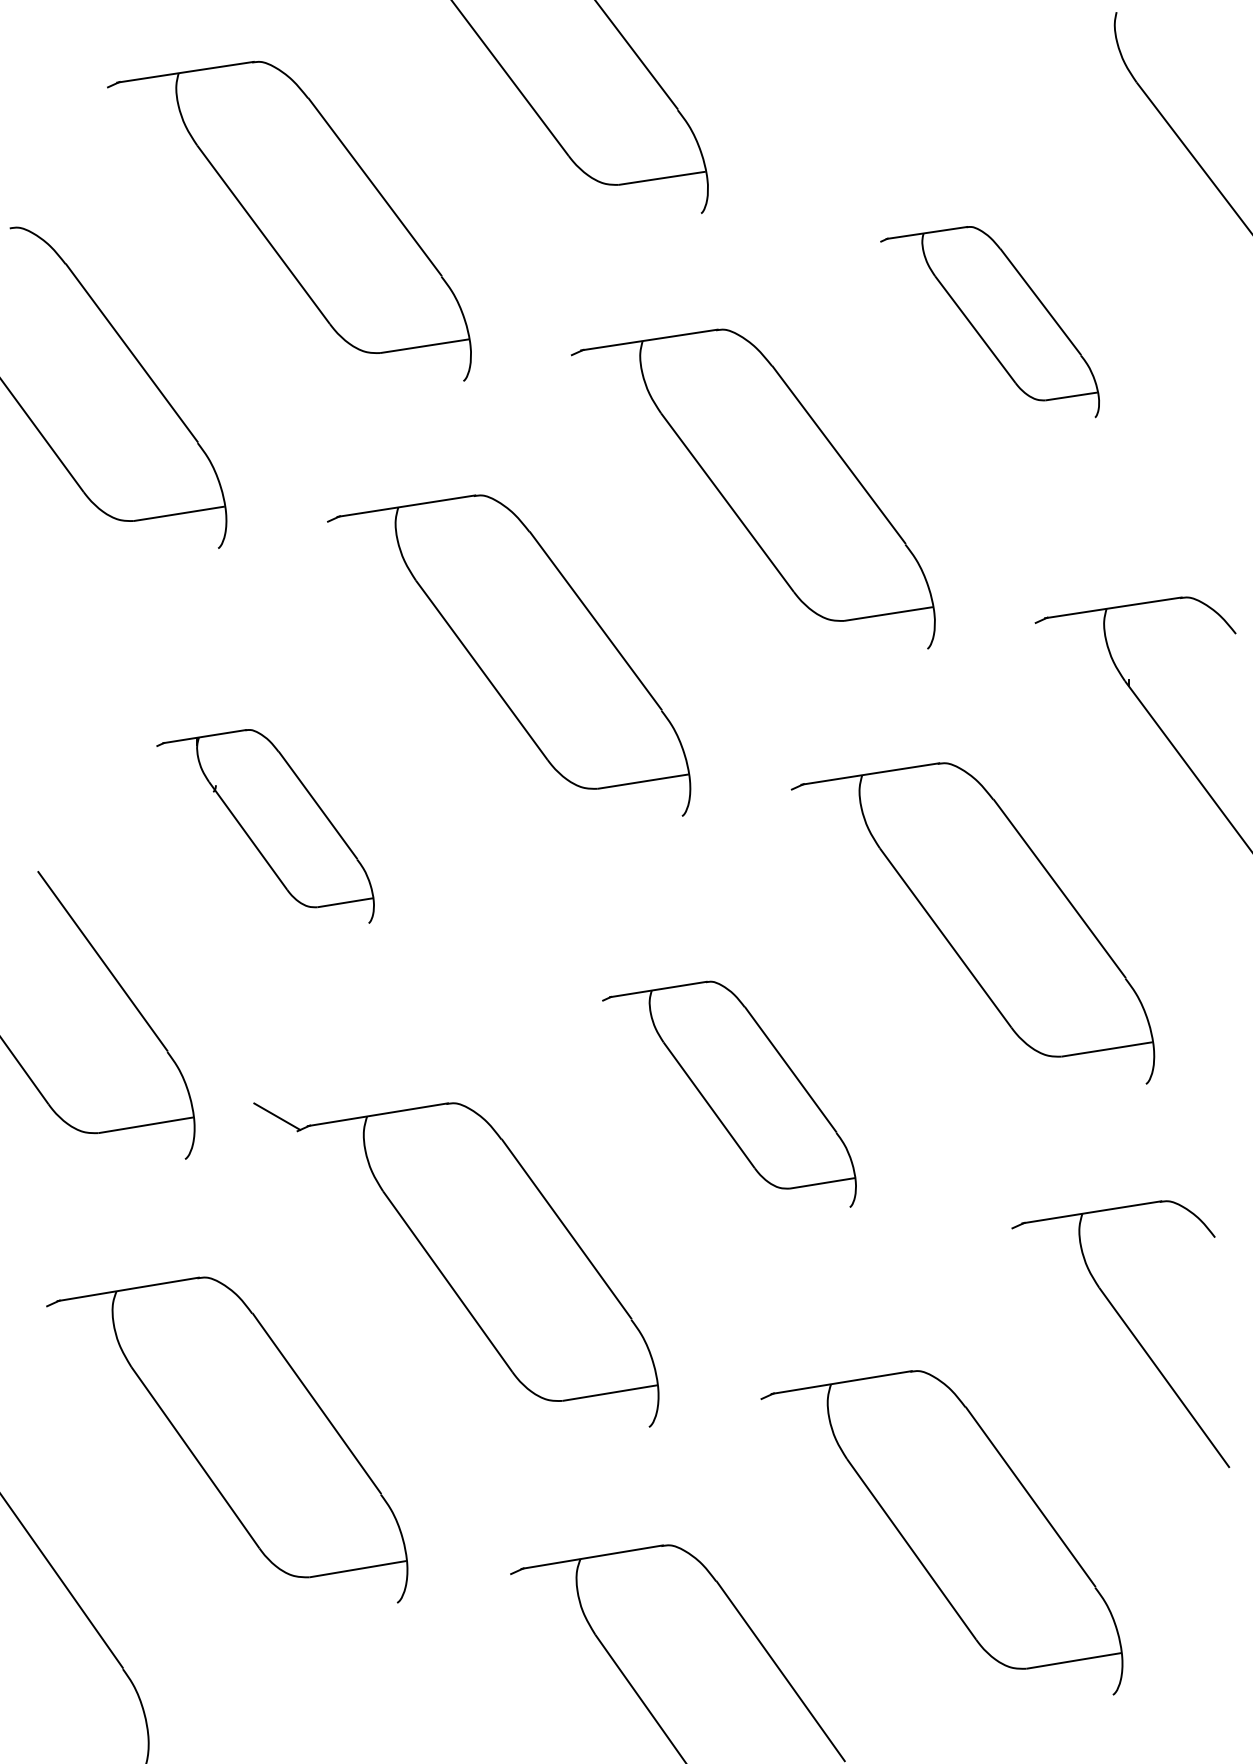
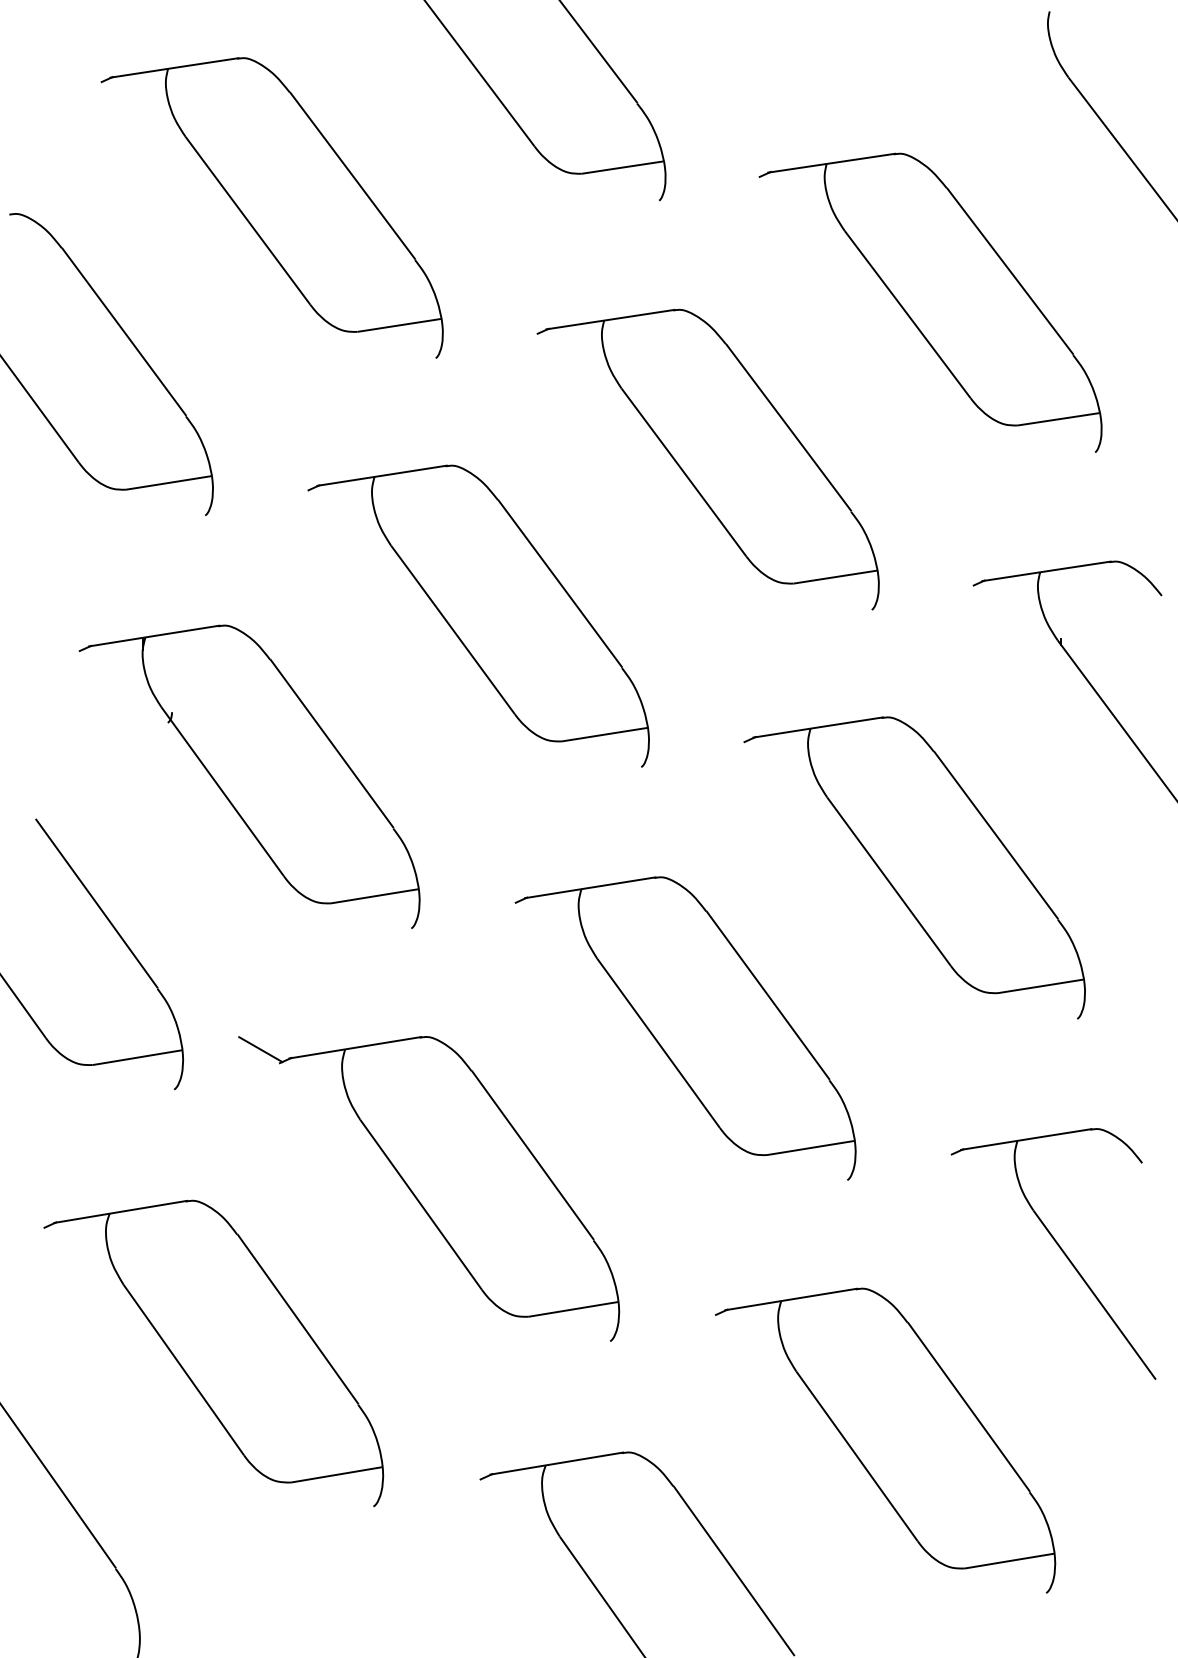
part: (989, 321) -> (930, 302), size x1.67
part: (265, 826) -> (249, 776), size x1.67
part: (729, 1094) -> (685, 1028), size x1.43

